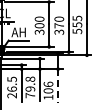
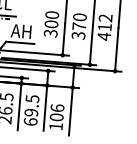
text: (77, 24) -> (105, 26), 555 -> 412
line: (58, 86) -> (71, 112), dashed -> solid
text: (30, 87) -> (31, 110), 79.8 -> 69.5

